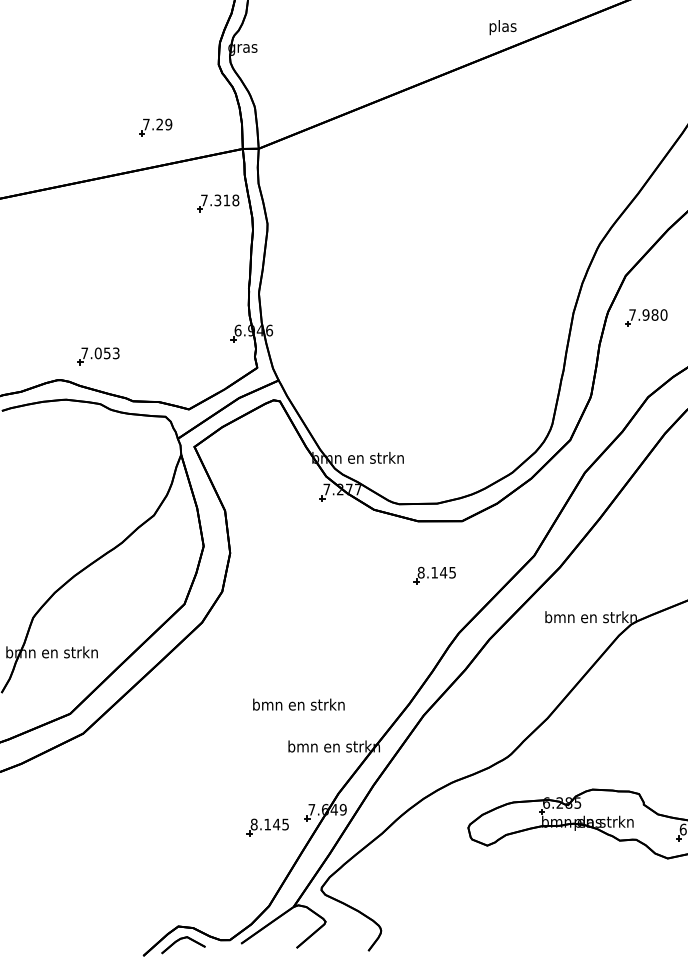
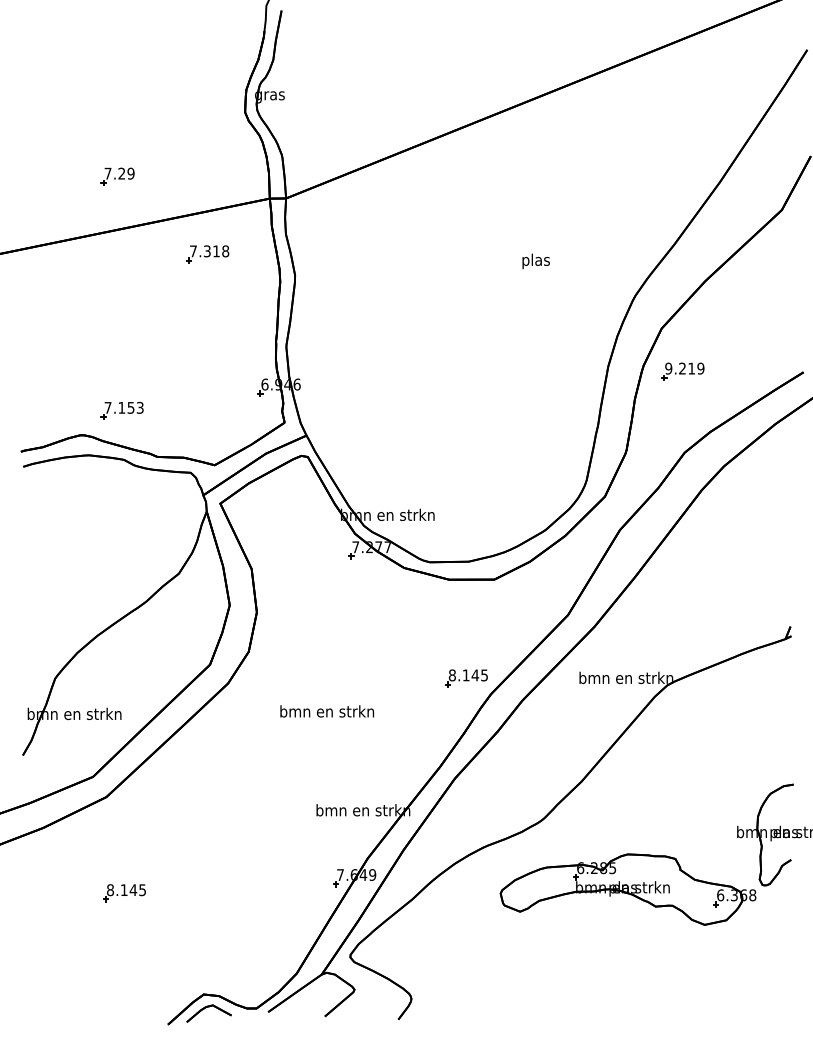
text: (502, 27) -> (535, 261), moved
part: (155, 127) -> (117, 176), moved
part: (218, 203) -> (207, 254), moved
text: (647, 314) -> (684, 368), 7.980 -> 9.219
text: (97, 353) -> (121, 407), 7.053 -> 7.153
part: (434, 575) -> (466, 678), moved
text: (299, 704) -> (327, 711), moved
part: (267, 827) -> (124, 893), moved

